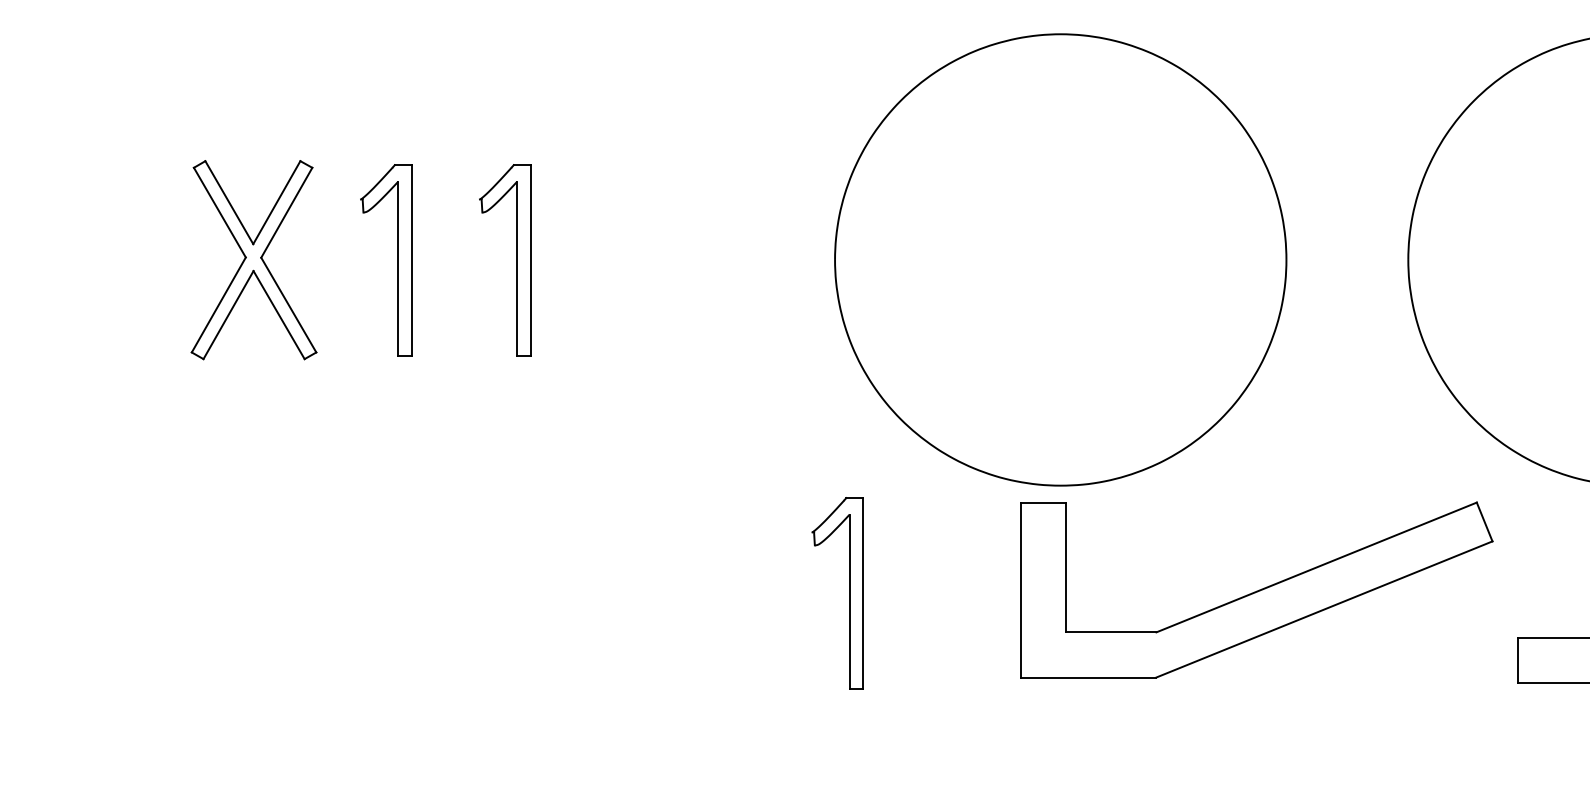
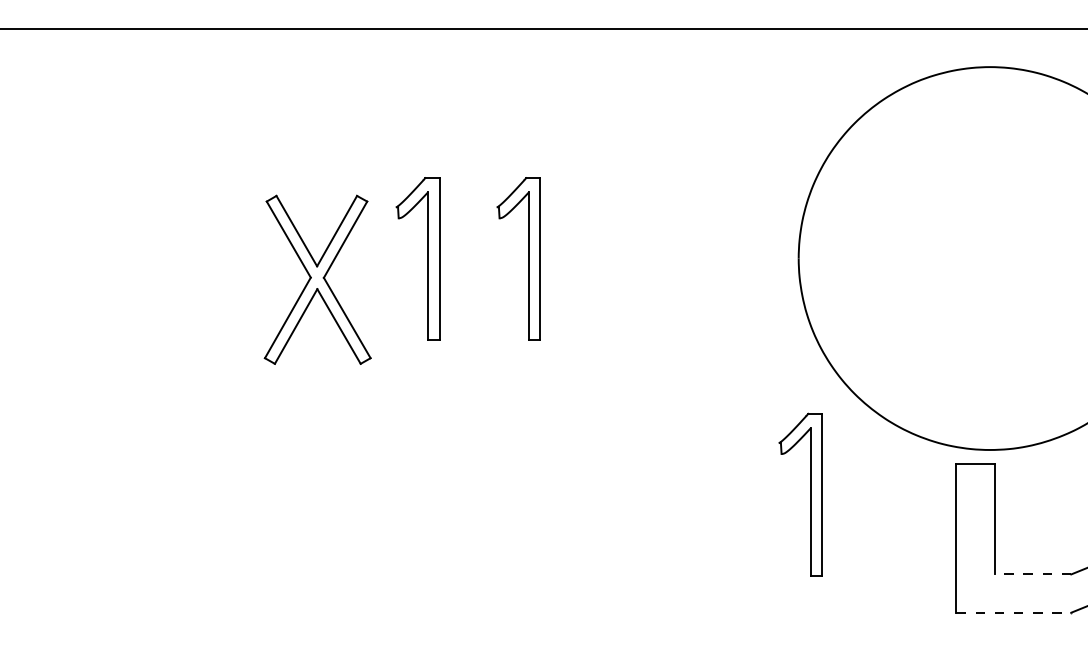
part: (253, 260) -> (317, 280), moved
part: (849, 593) -> (810, 494), moved
line: (1110, 632) -> (1032, 574), solid -> dashed
line: (1088, 677) -> (1013, 612), solid -> dashed

